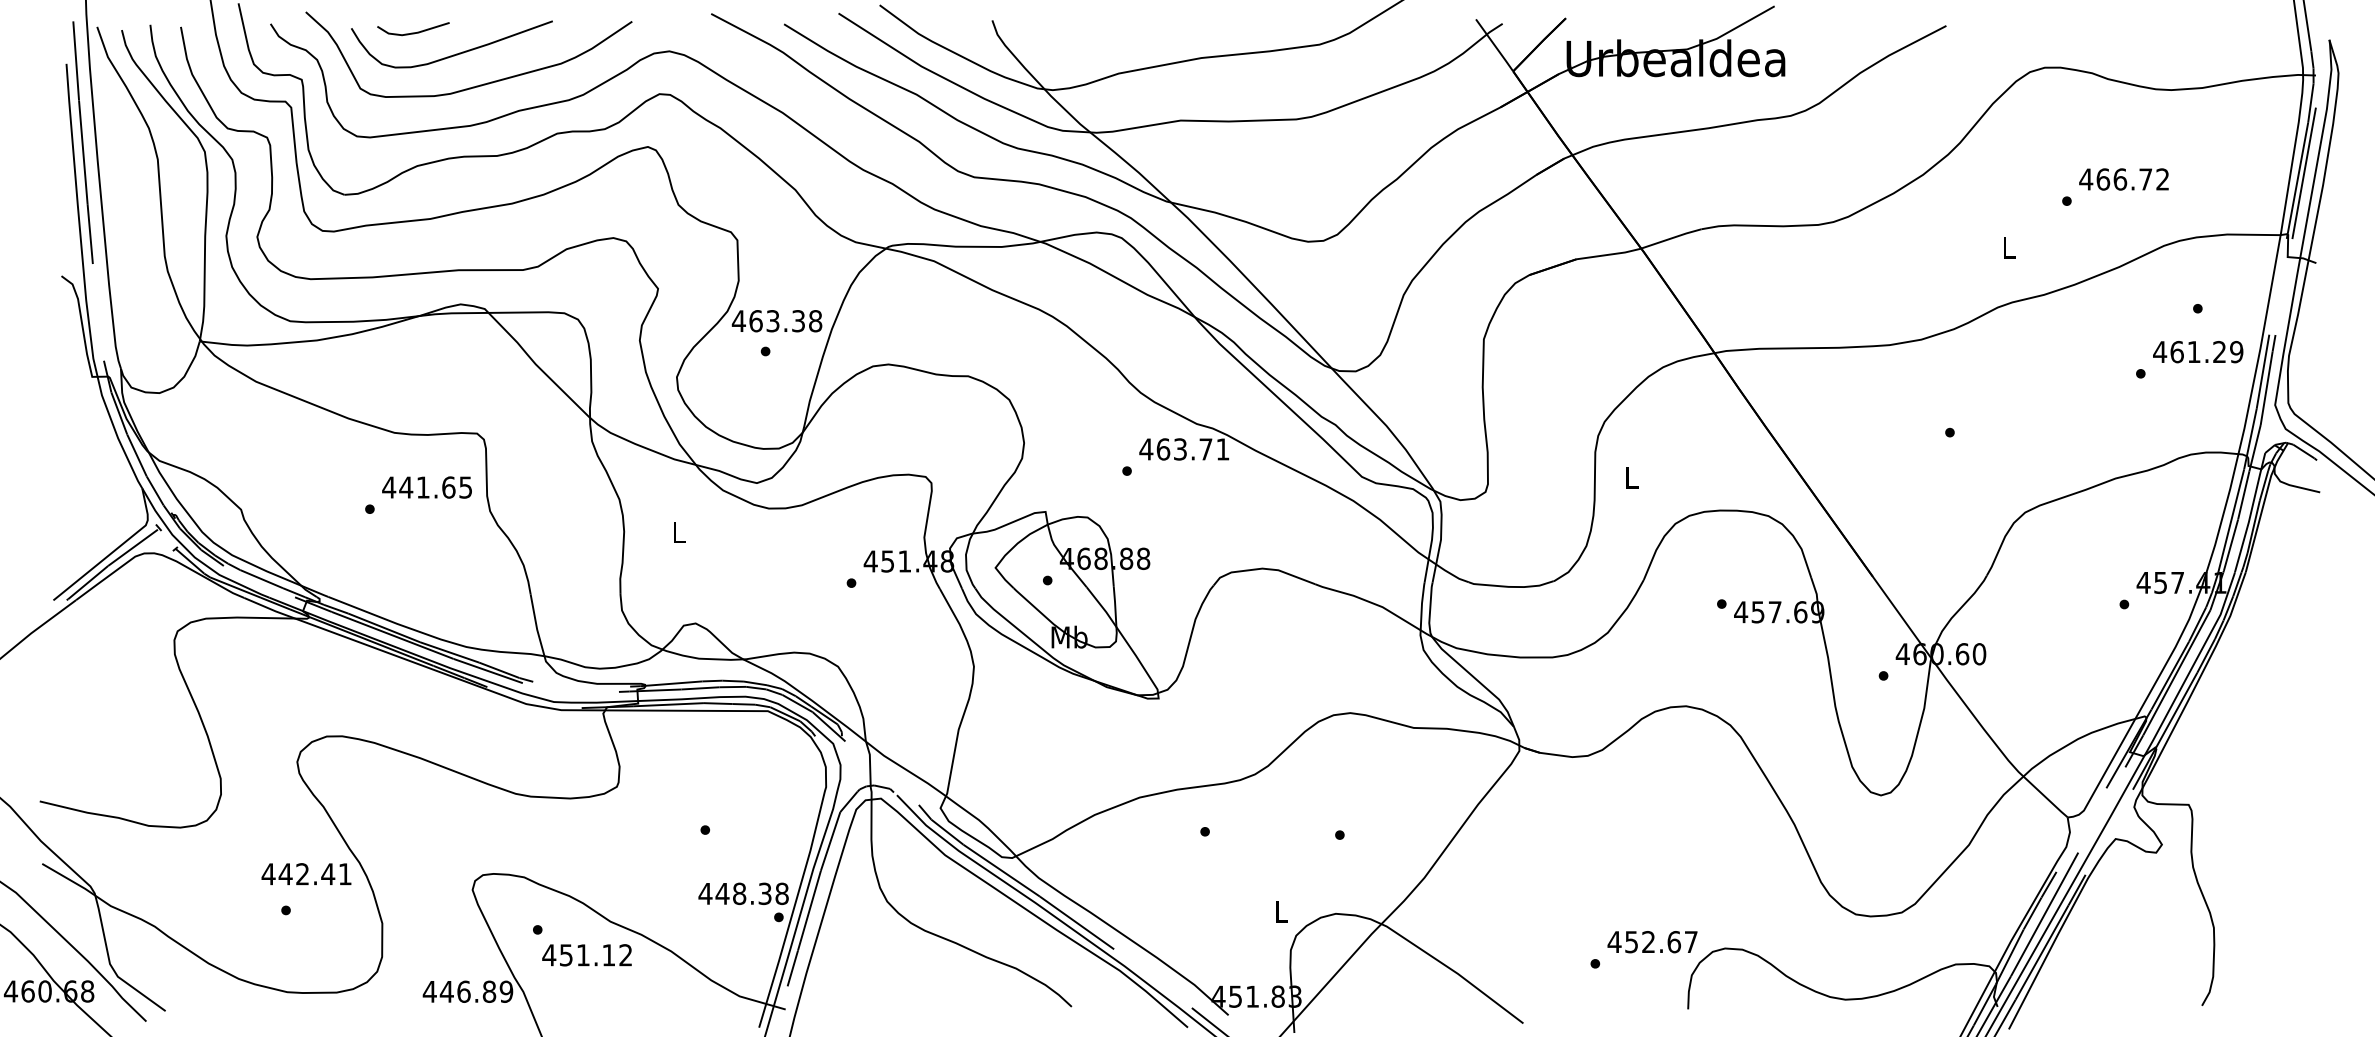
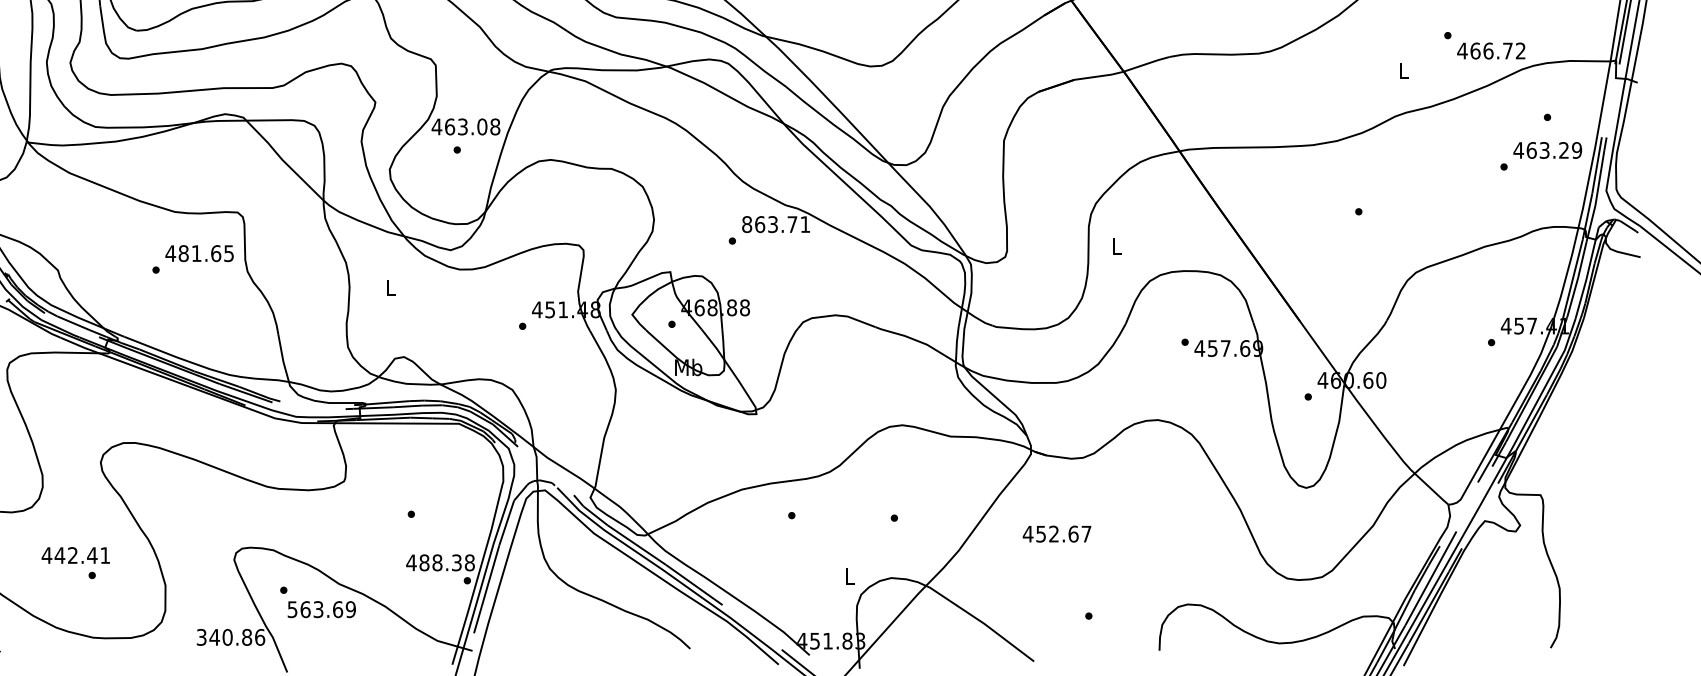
text: (2123, 179) -> (1490, 51), moved
text: (798, 321) -> (482, 127), 463.38 -> 463.08
text: (2193, 351) -> (1544, 150), 461.29 -> 463.29
text: (1146, 449) -> (747, 224), 463.71 -> 863.71
text: (406, 487) -> (183, 253), 441.65 -> 481.65
text: (306, 873) -> (75, 554), moved
text: (722, 893) -> (424, 562), 448.38 -> 488.38
text: (1652, 942) -> (1057, 534), moved
text: (587, 955) -> (321, 609), 451.12 -> 563.69
text: (467, 991) -> (230, 637), 446.89 -> 340.86

